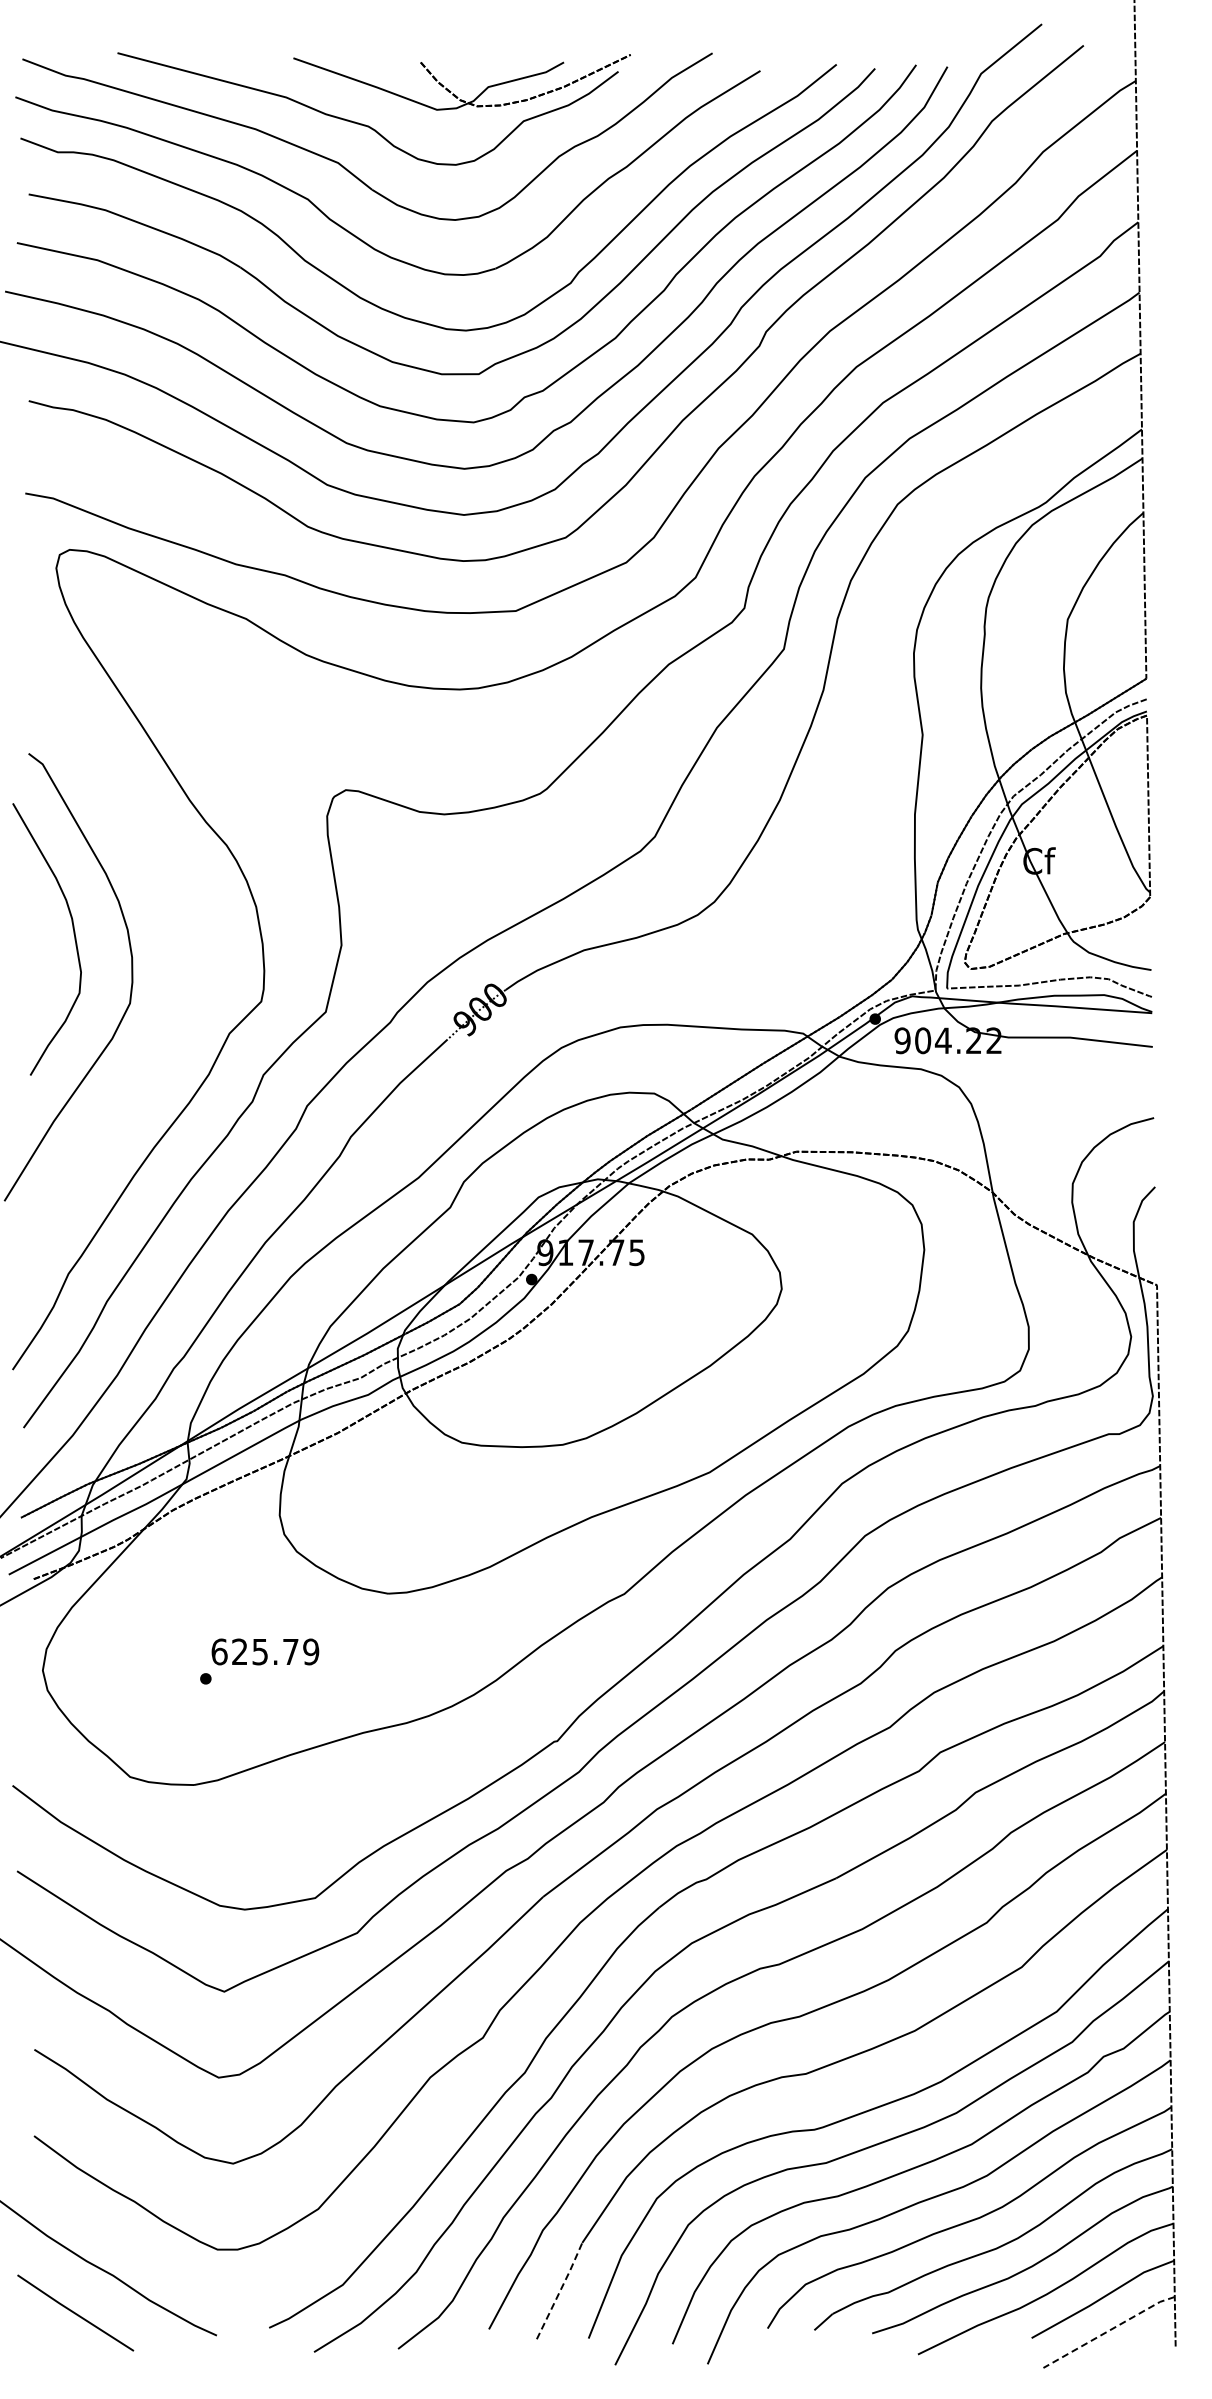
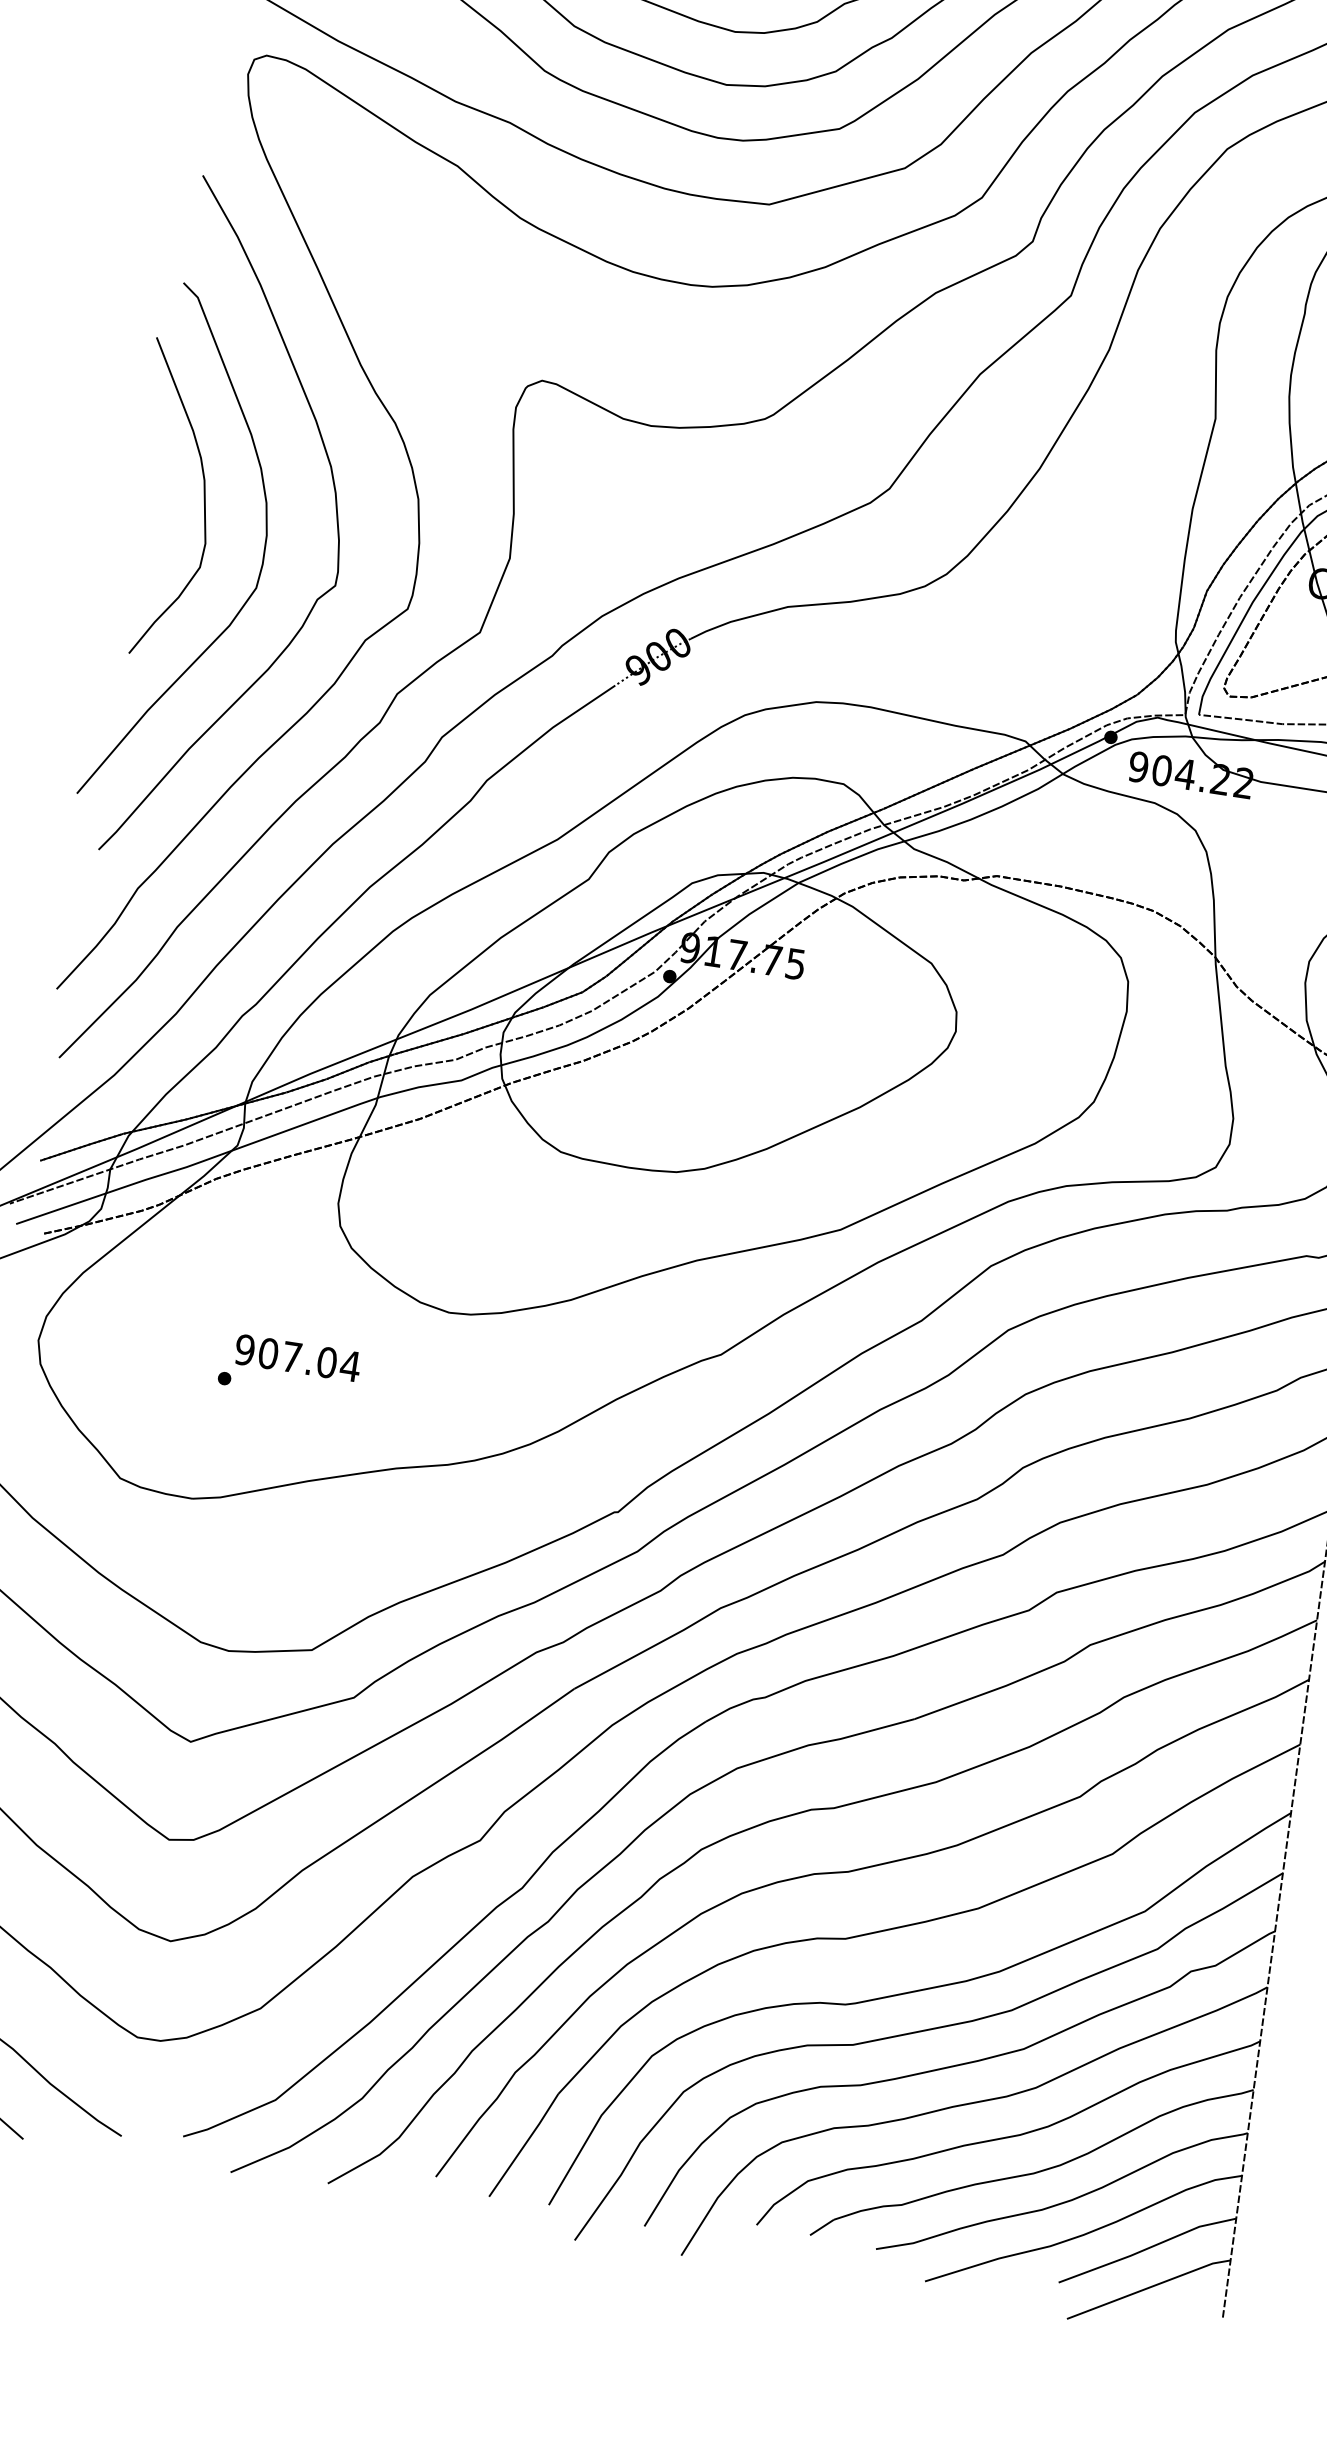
curve: (189, 937) -> (336, 522), added
text: (265, 1651) -> (298, 1357), 625.79 -> 907.04
line: (560, 2290) -> (524, 2144), dashed -> solid
line: (1109, 2330) -> (1149, 2287), dashed -> solid

